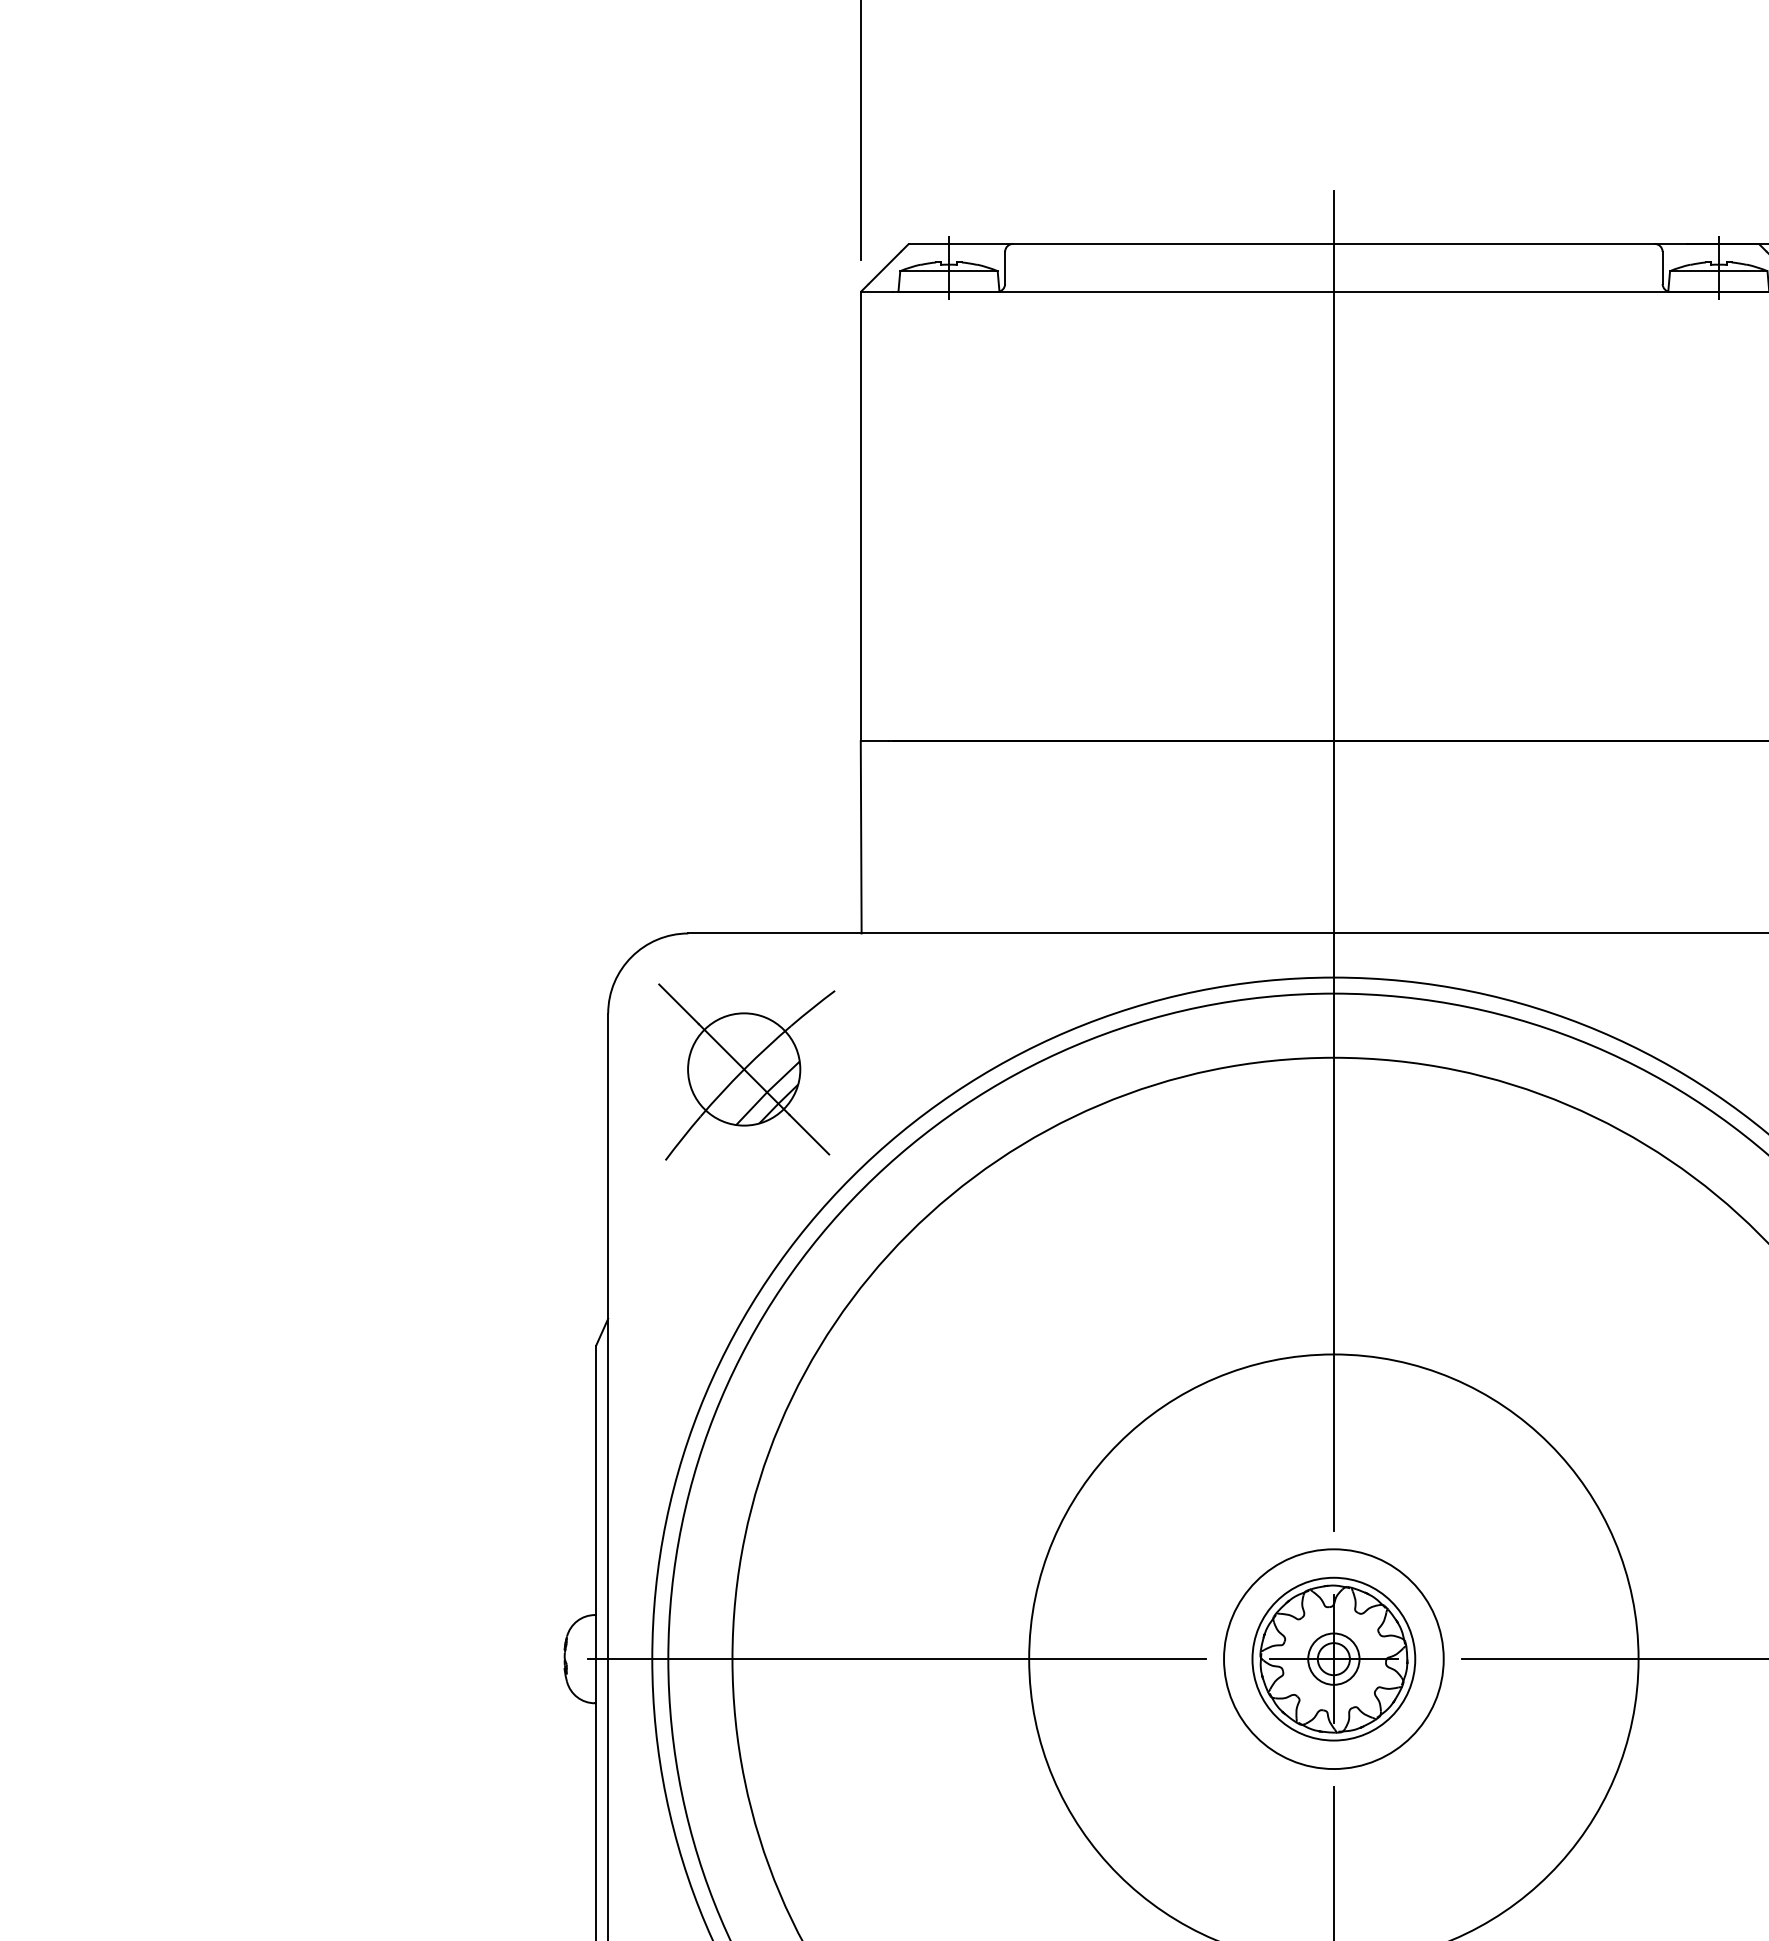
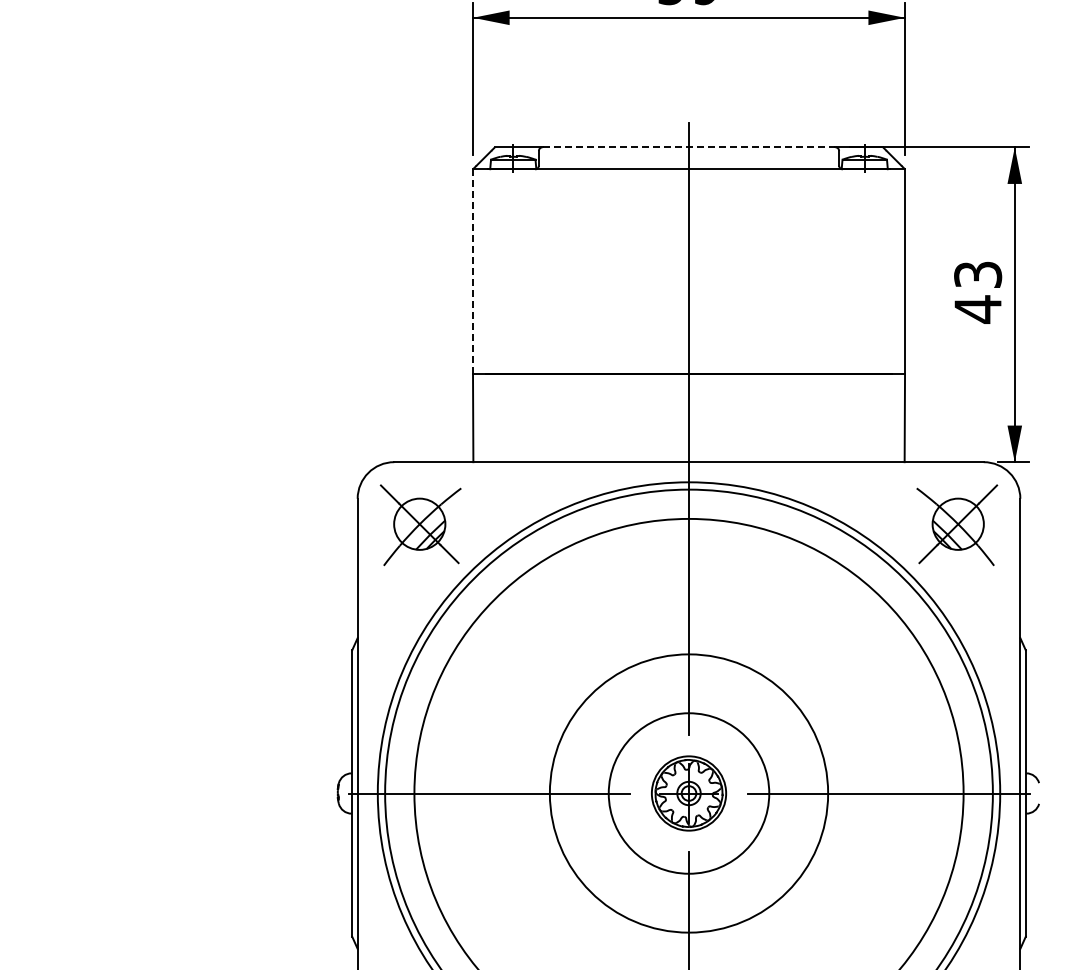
line: (1334, 244) -> (689, 147), solid -> dashed
line: (861, 515) -> (473, 271), solid -> dashed
circle: (1332, 1659) -> (688, 793), size x1.6

